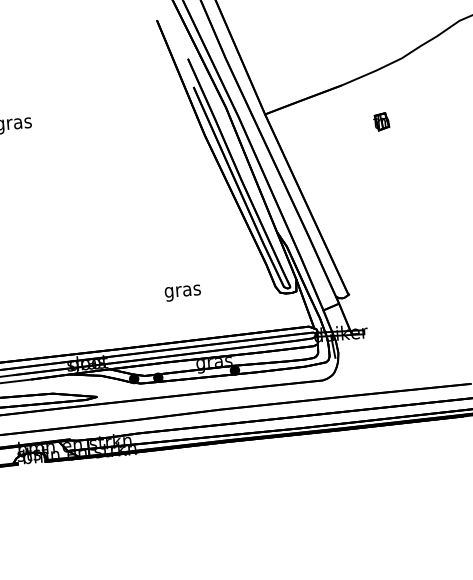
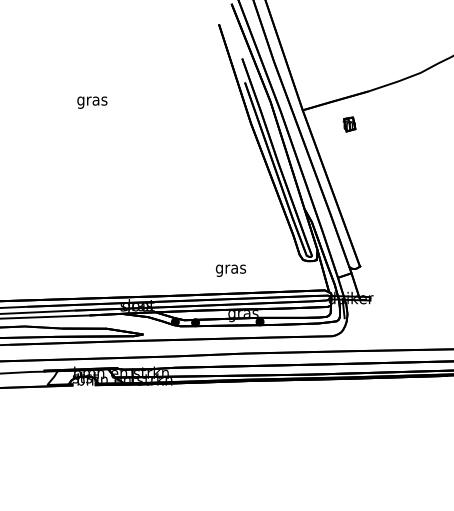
part: (381, 121) -> (349, 124), moved
text: (183, 292) -> (231, 270), moved

